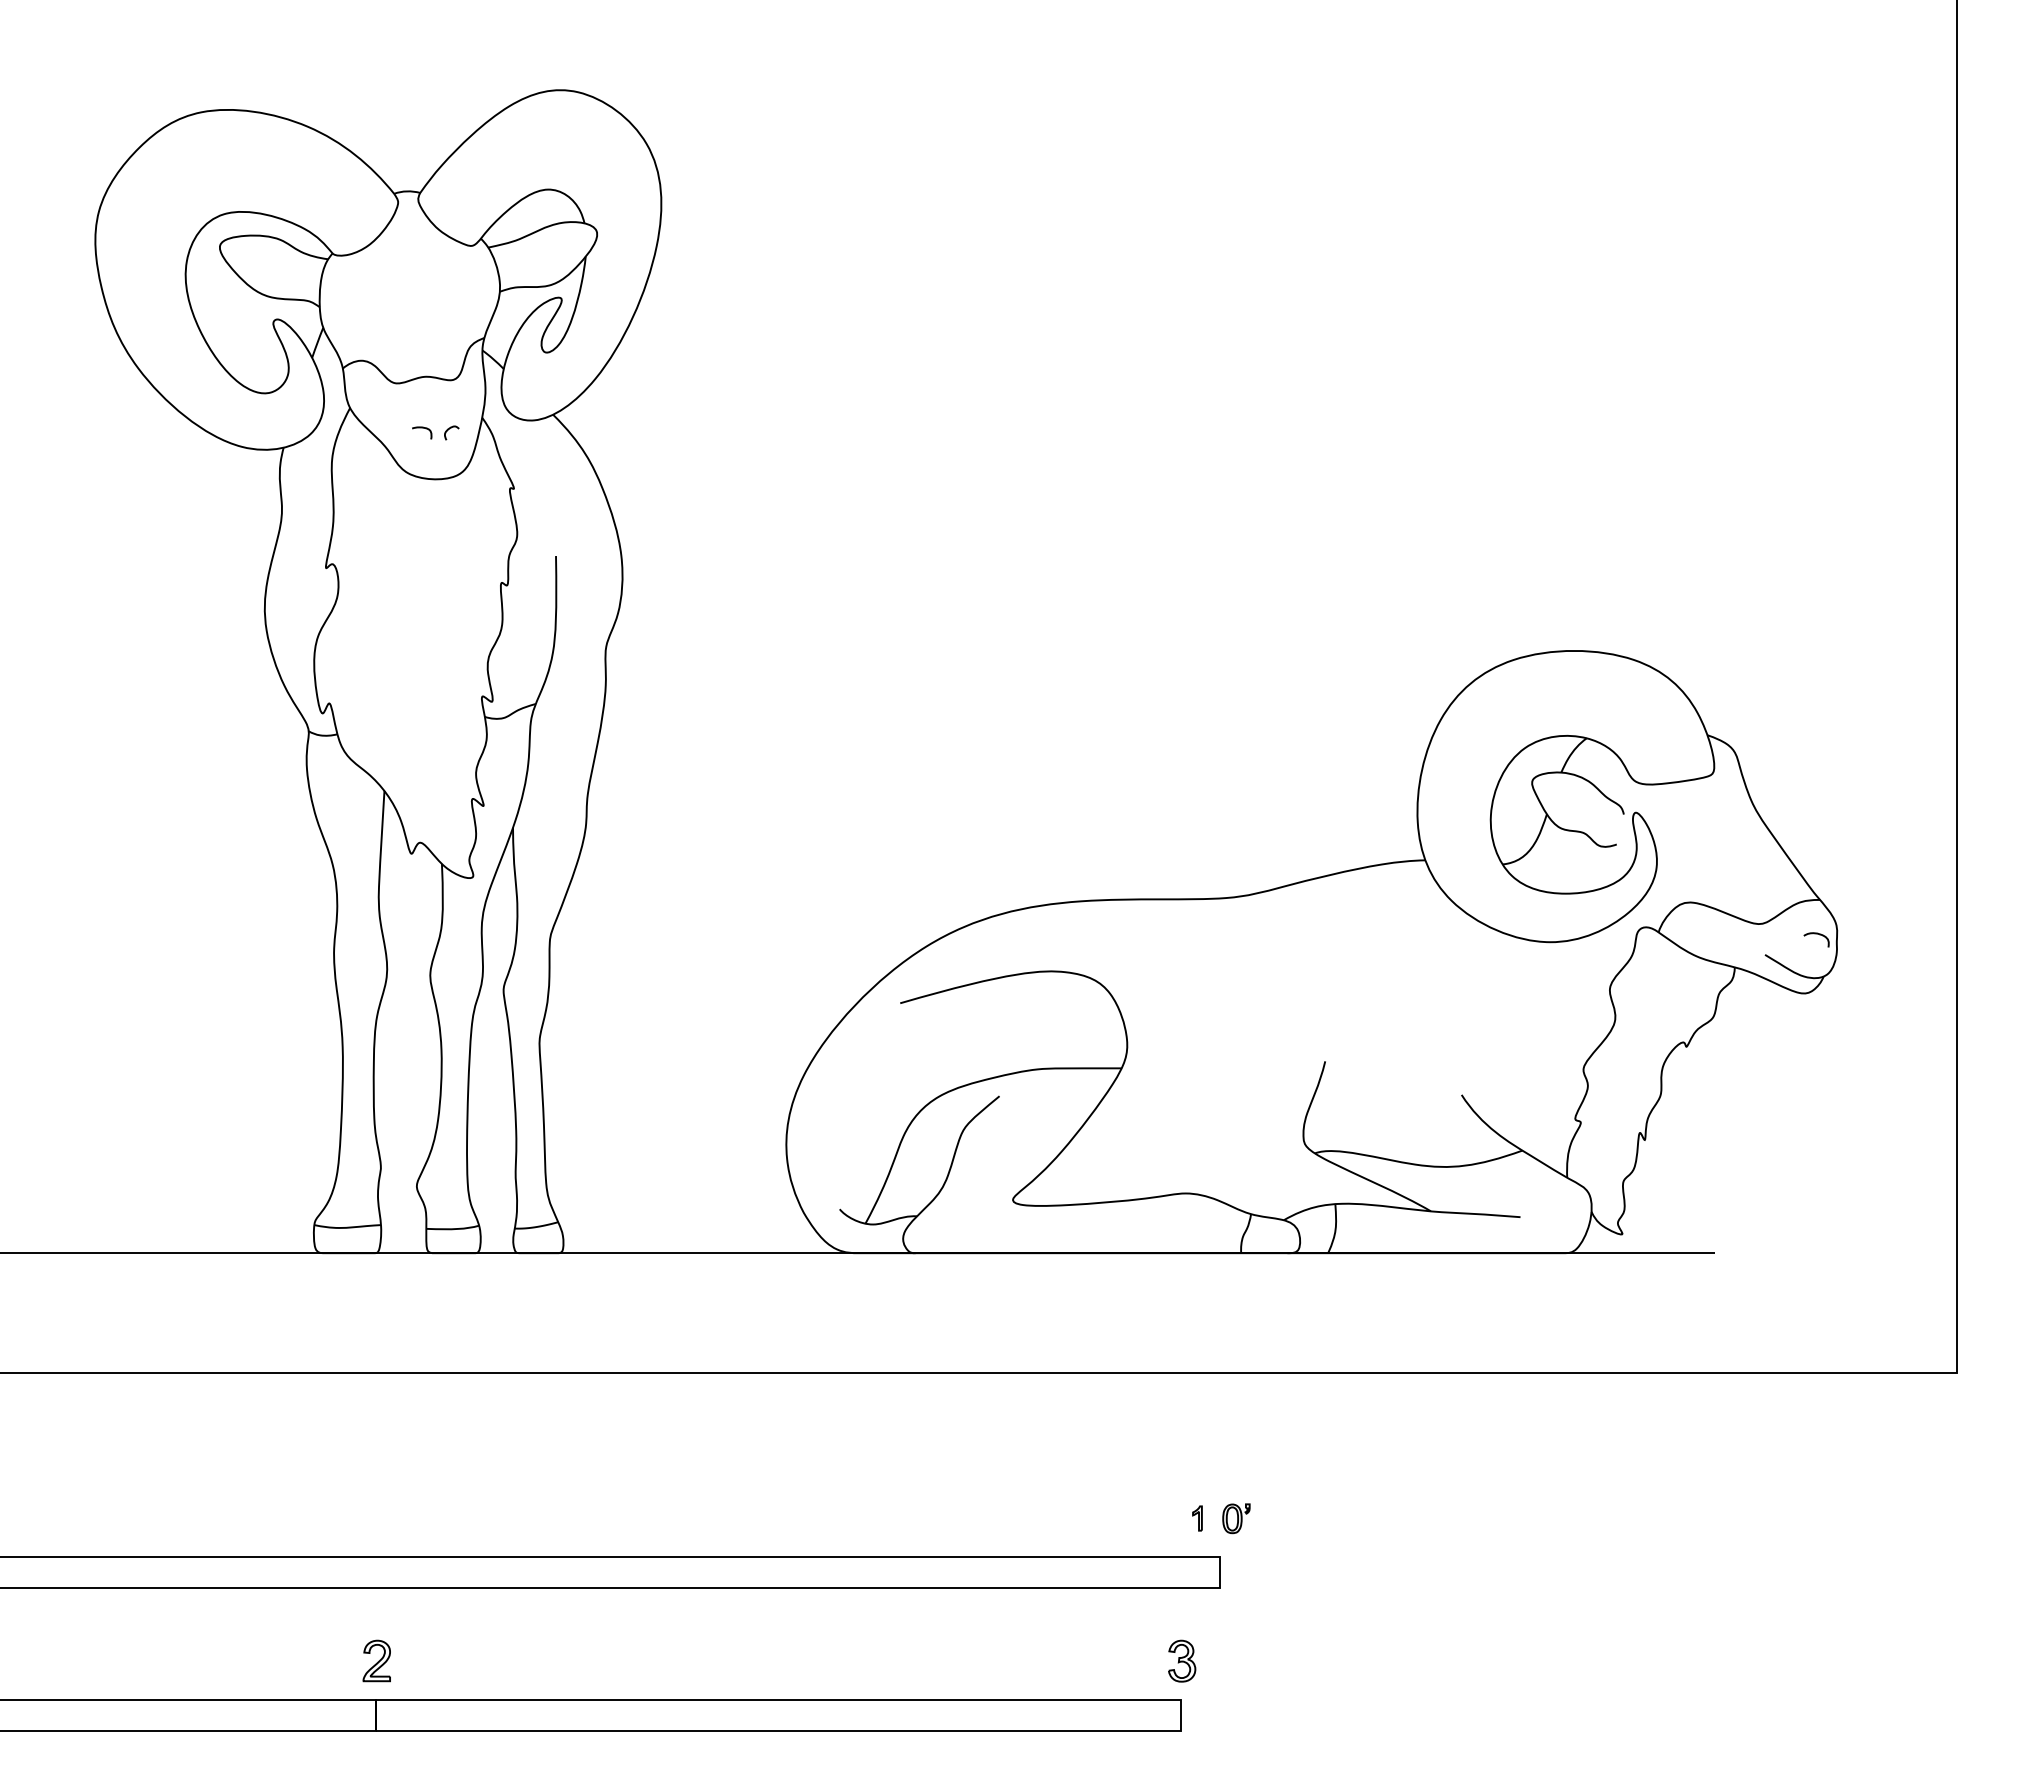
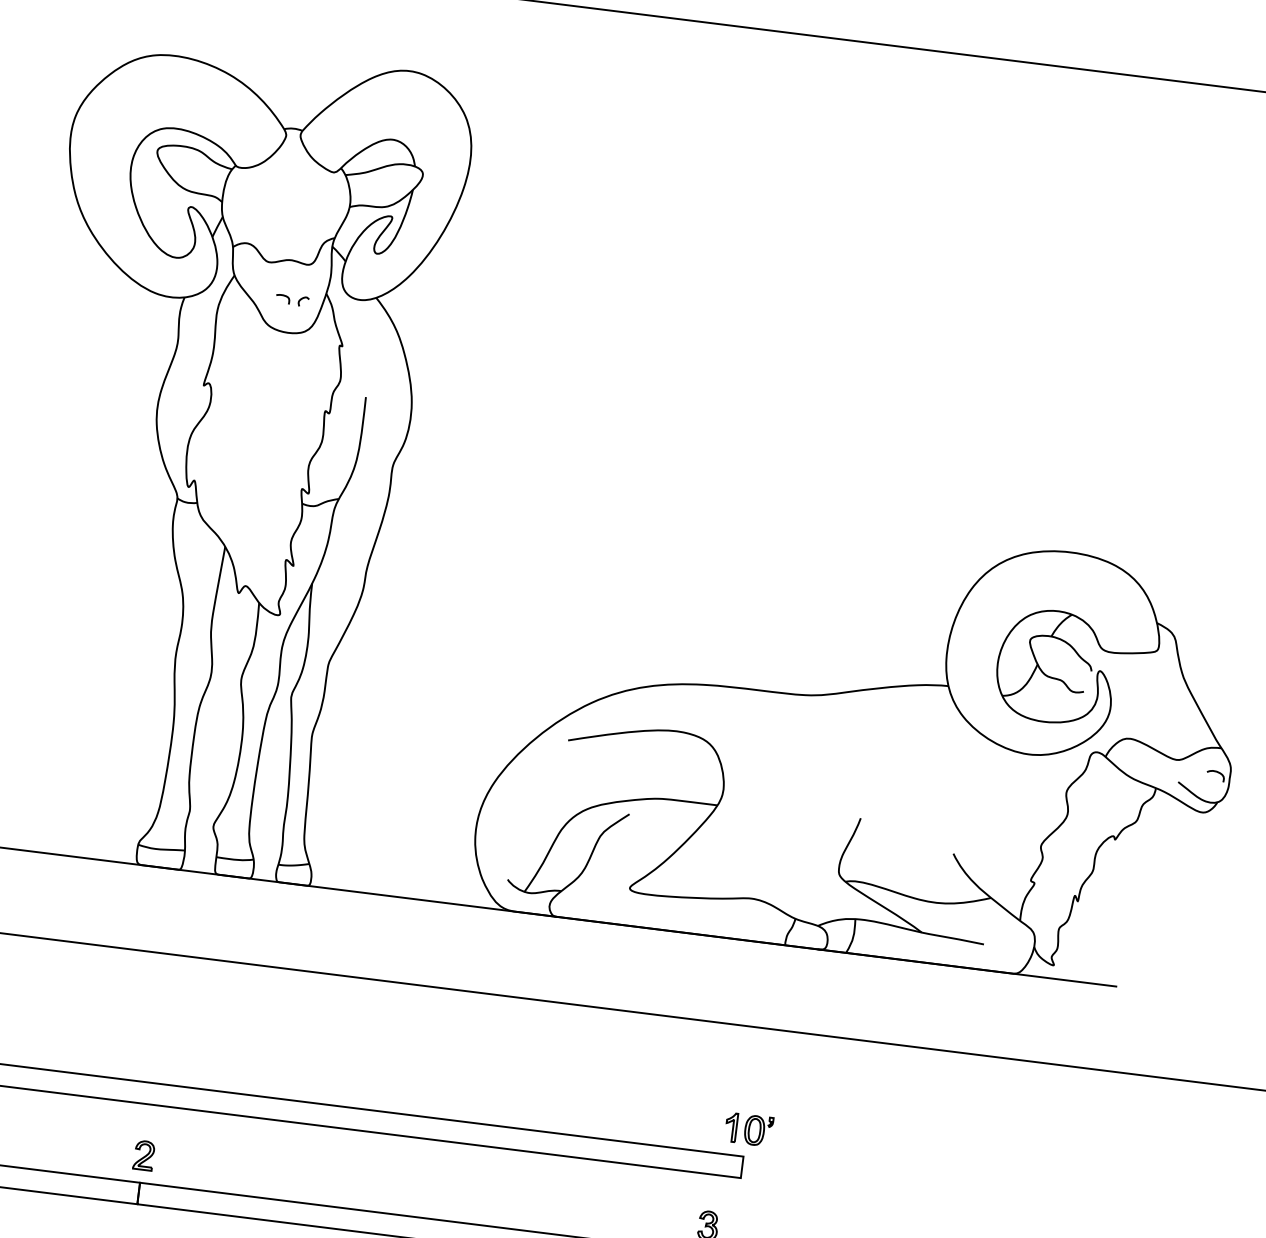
part: (1197, 1518) -> (731, 1127), size x1.67
part: (1236, 1518) -> (758, 1130), size x1.43

